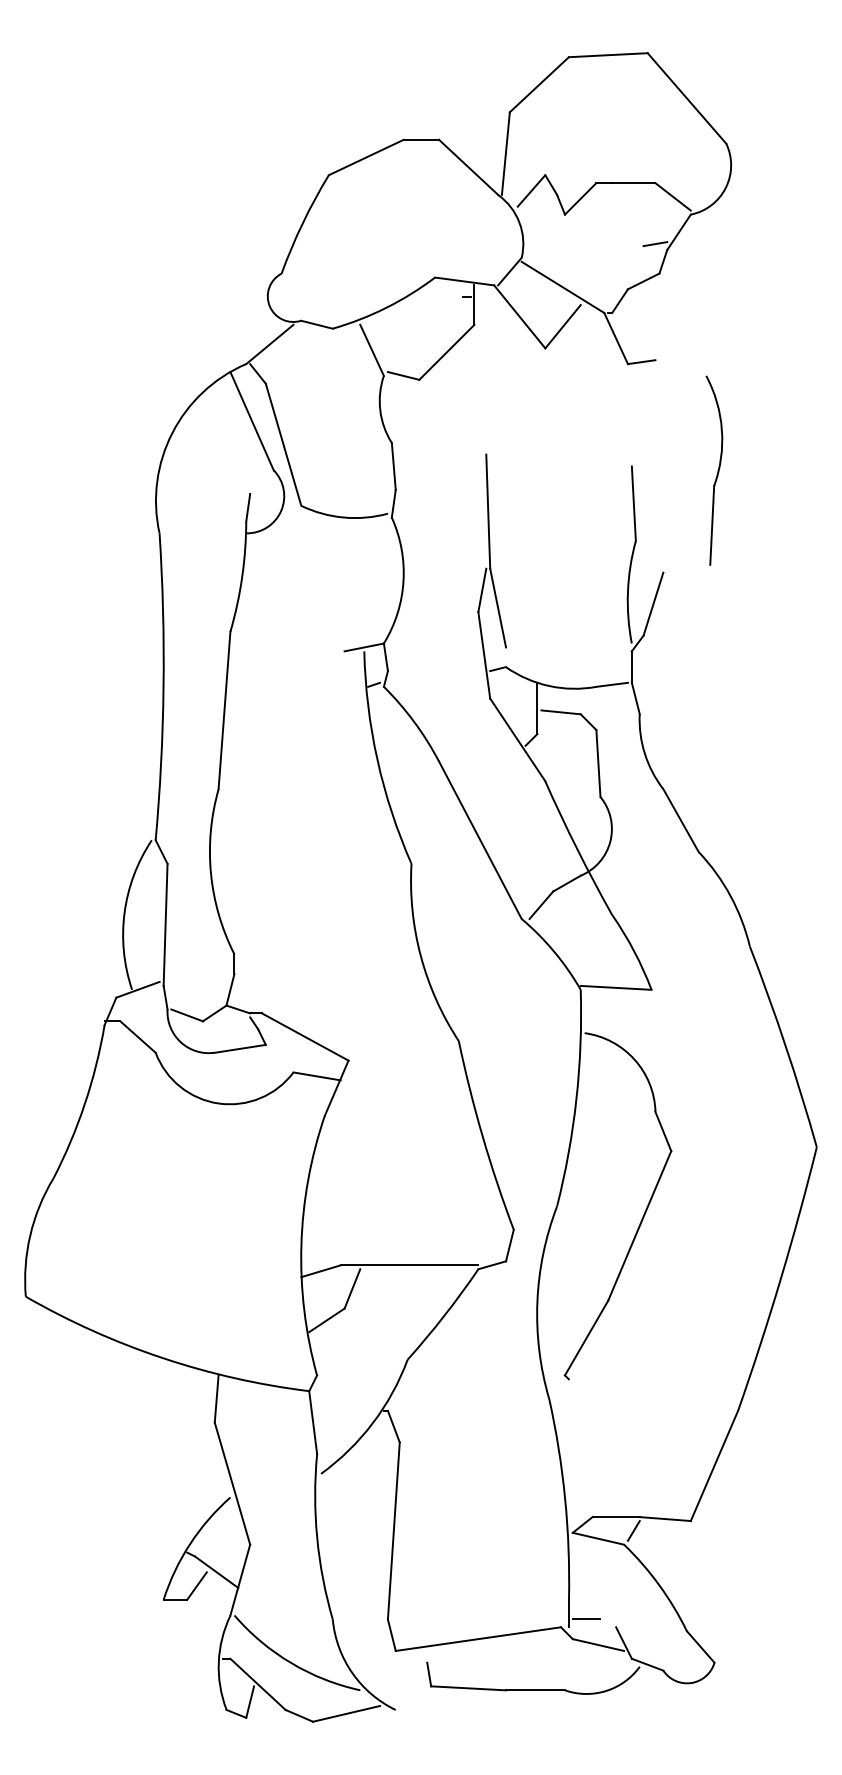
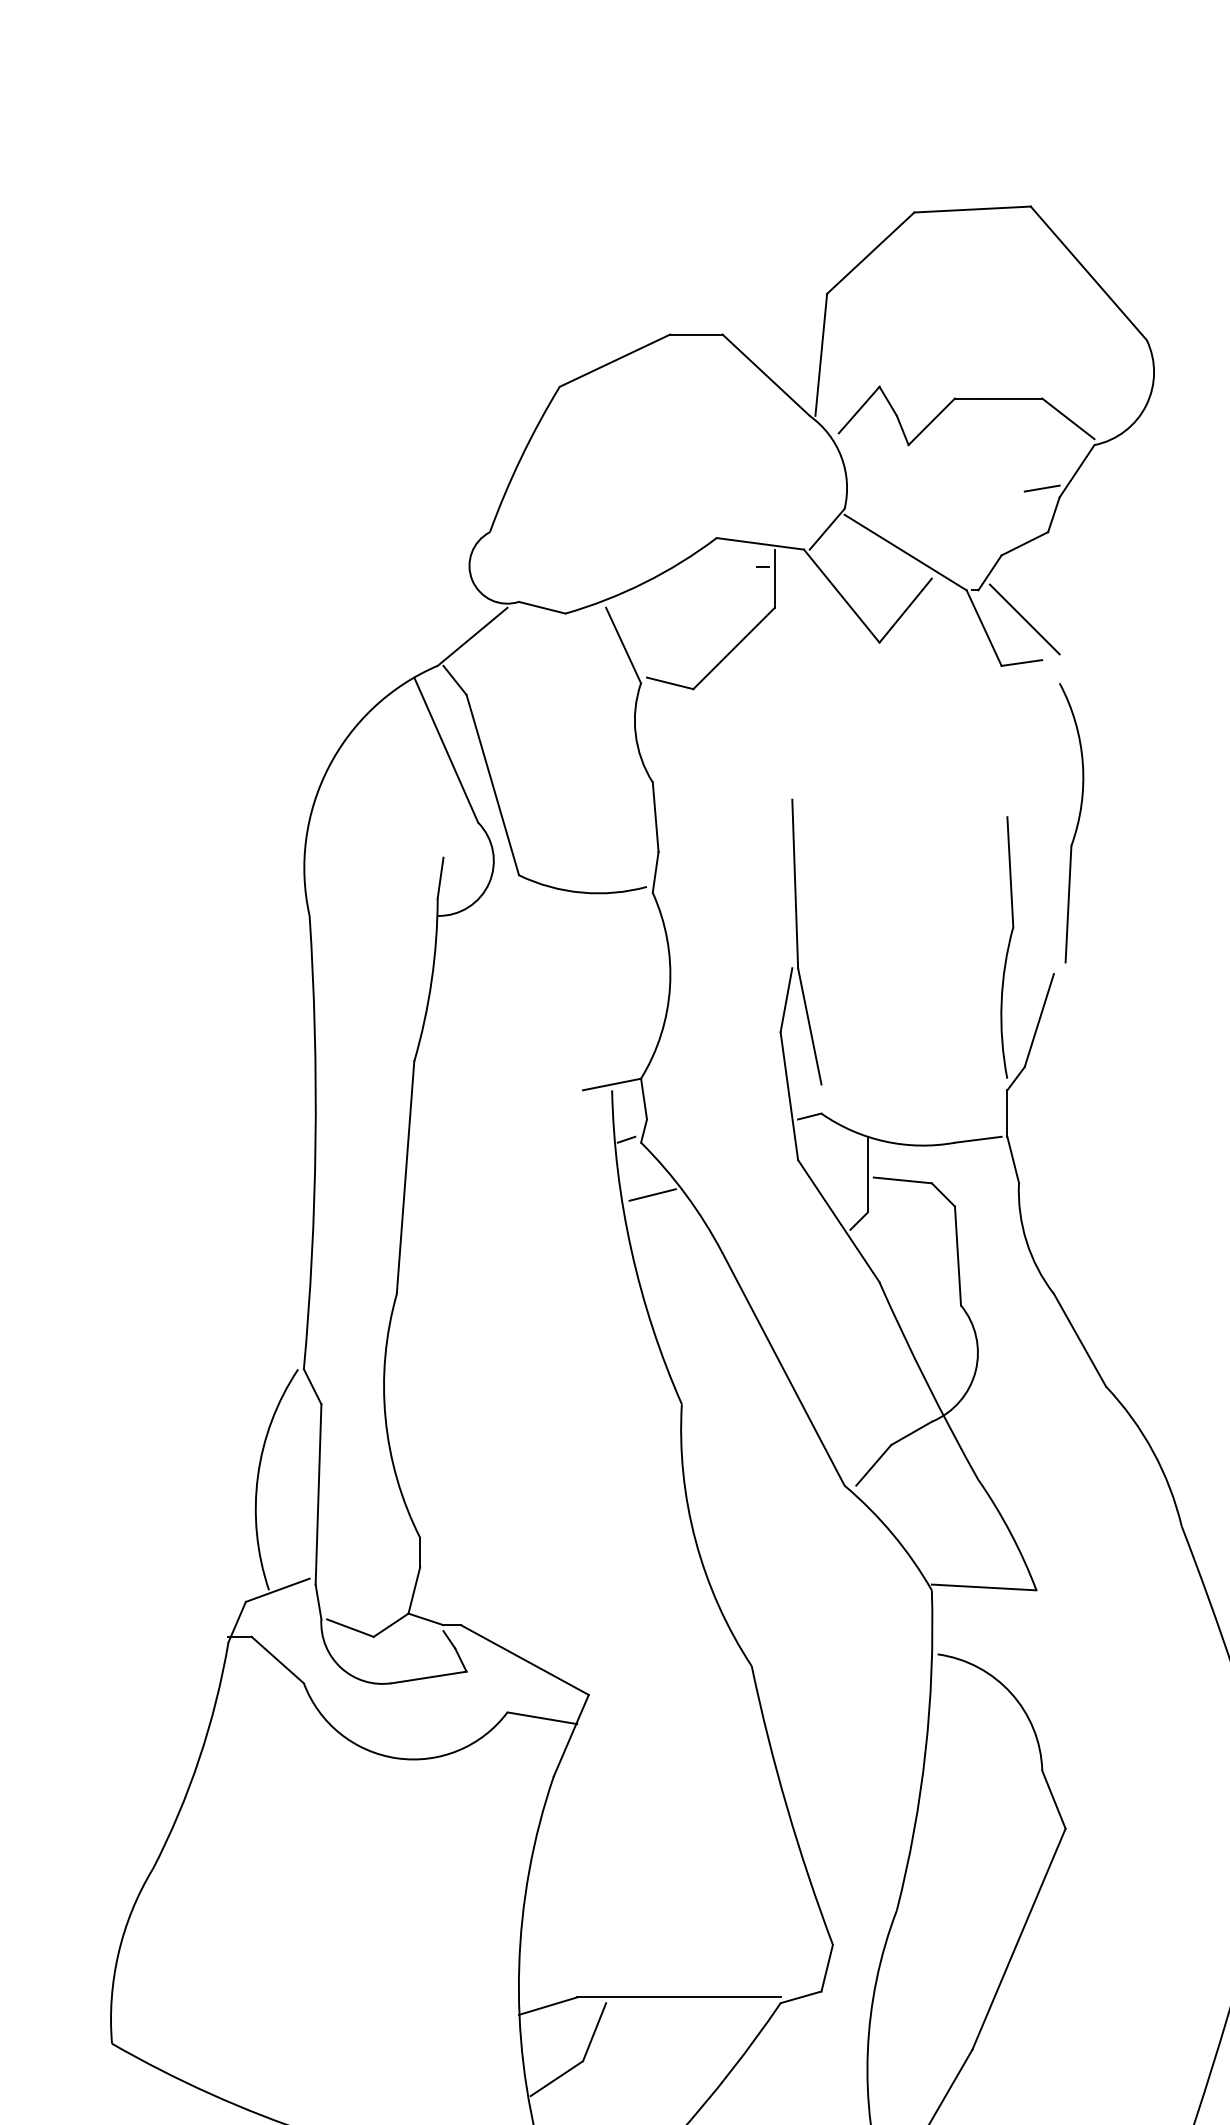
line: (643, 332) -> (1024, 619), added
part: (714, 470) -> (1071, 823), moved
line: (391, 722) -> (652, 1195), added

